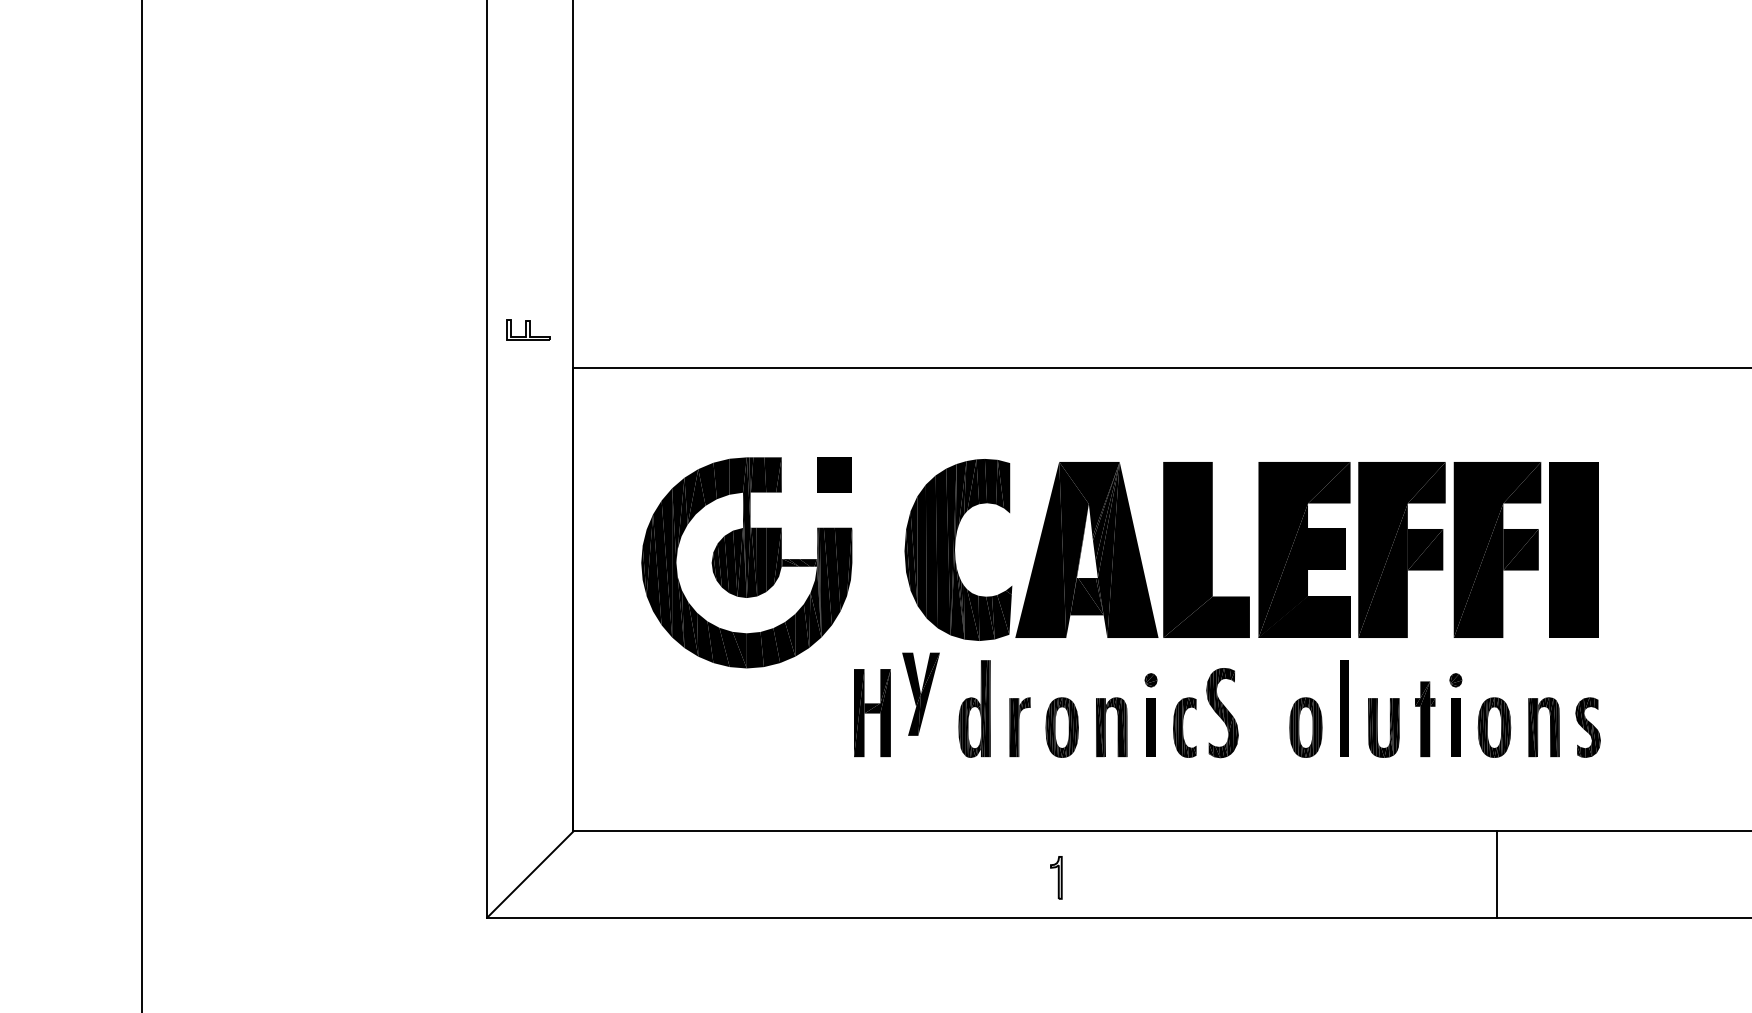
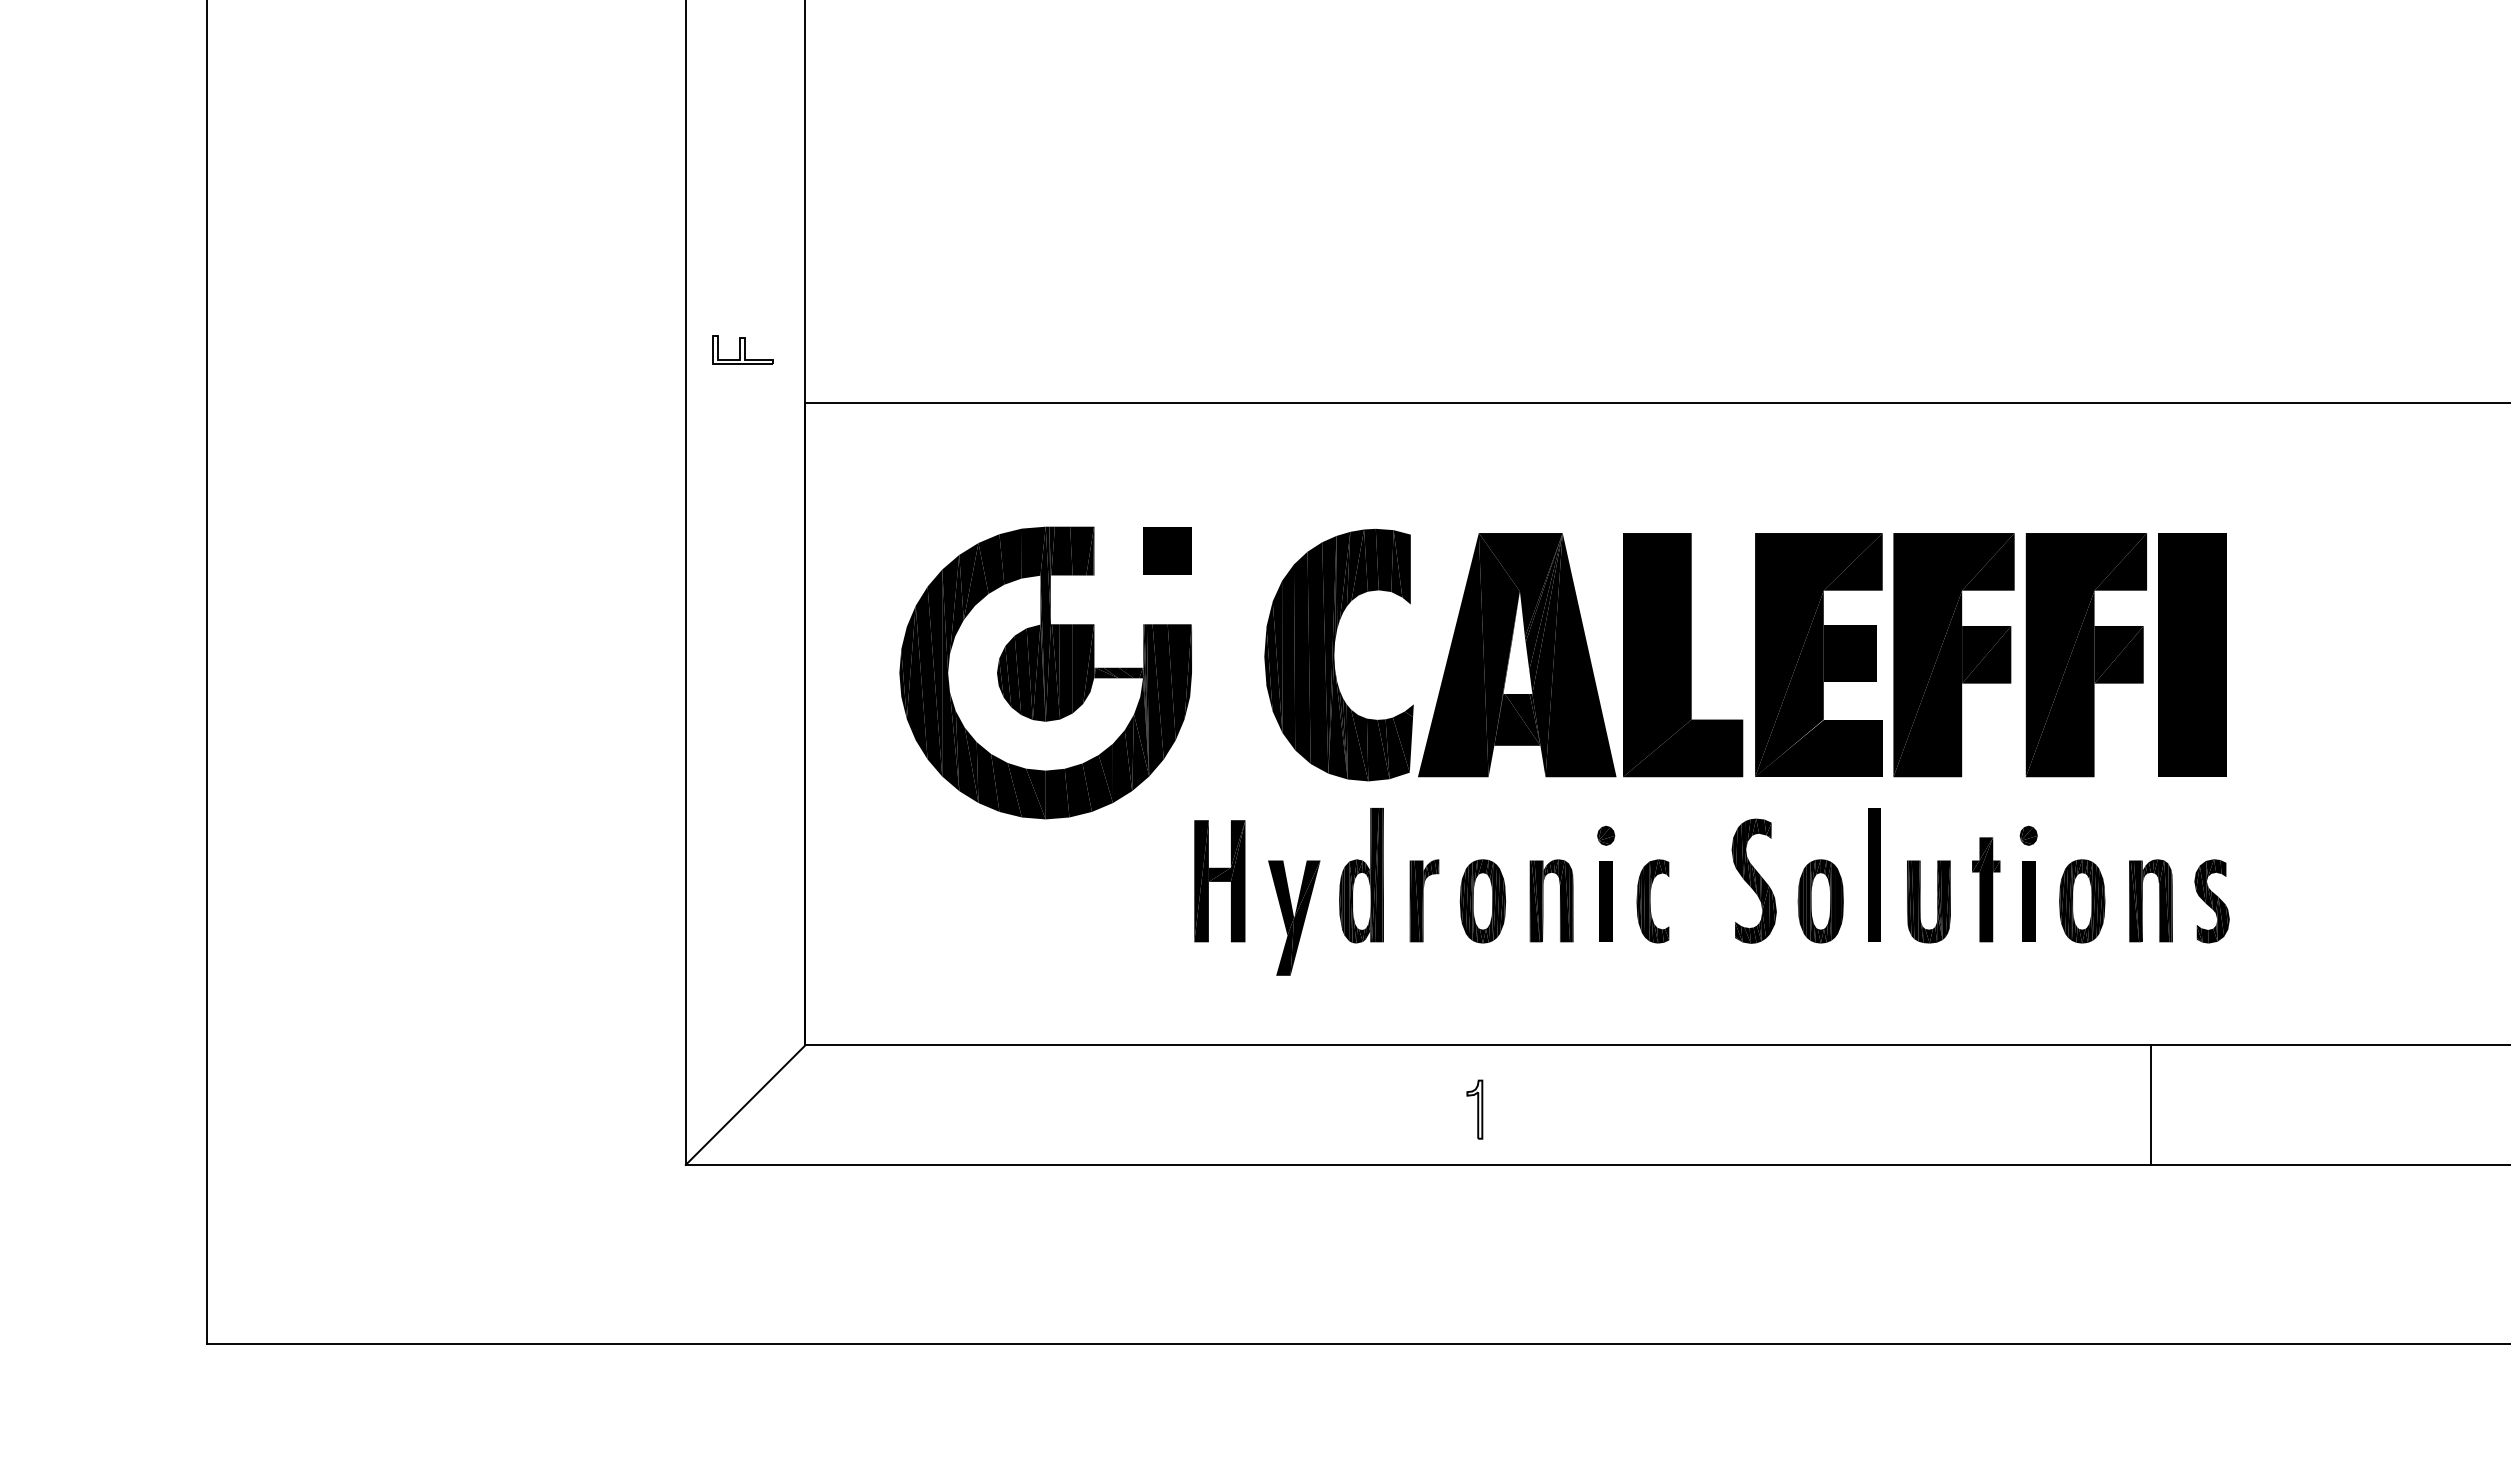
part: (921, 693) -> (1294, 917), moved
part: (1222, 712) -> (1753, 880), moved
line: (1496, 874) -> (2150, 1104), moved

